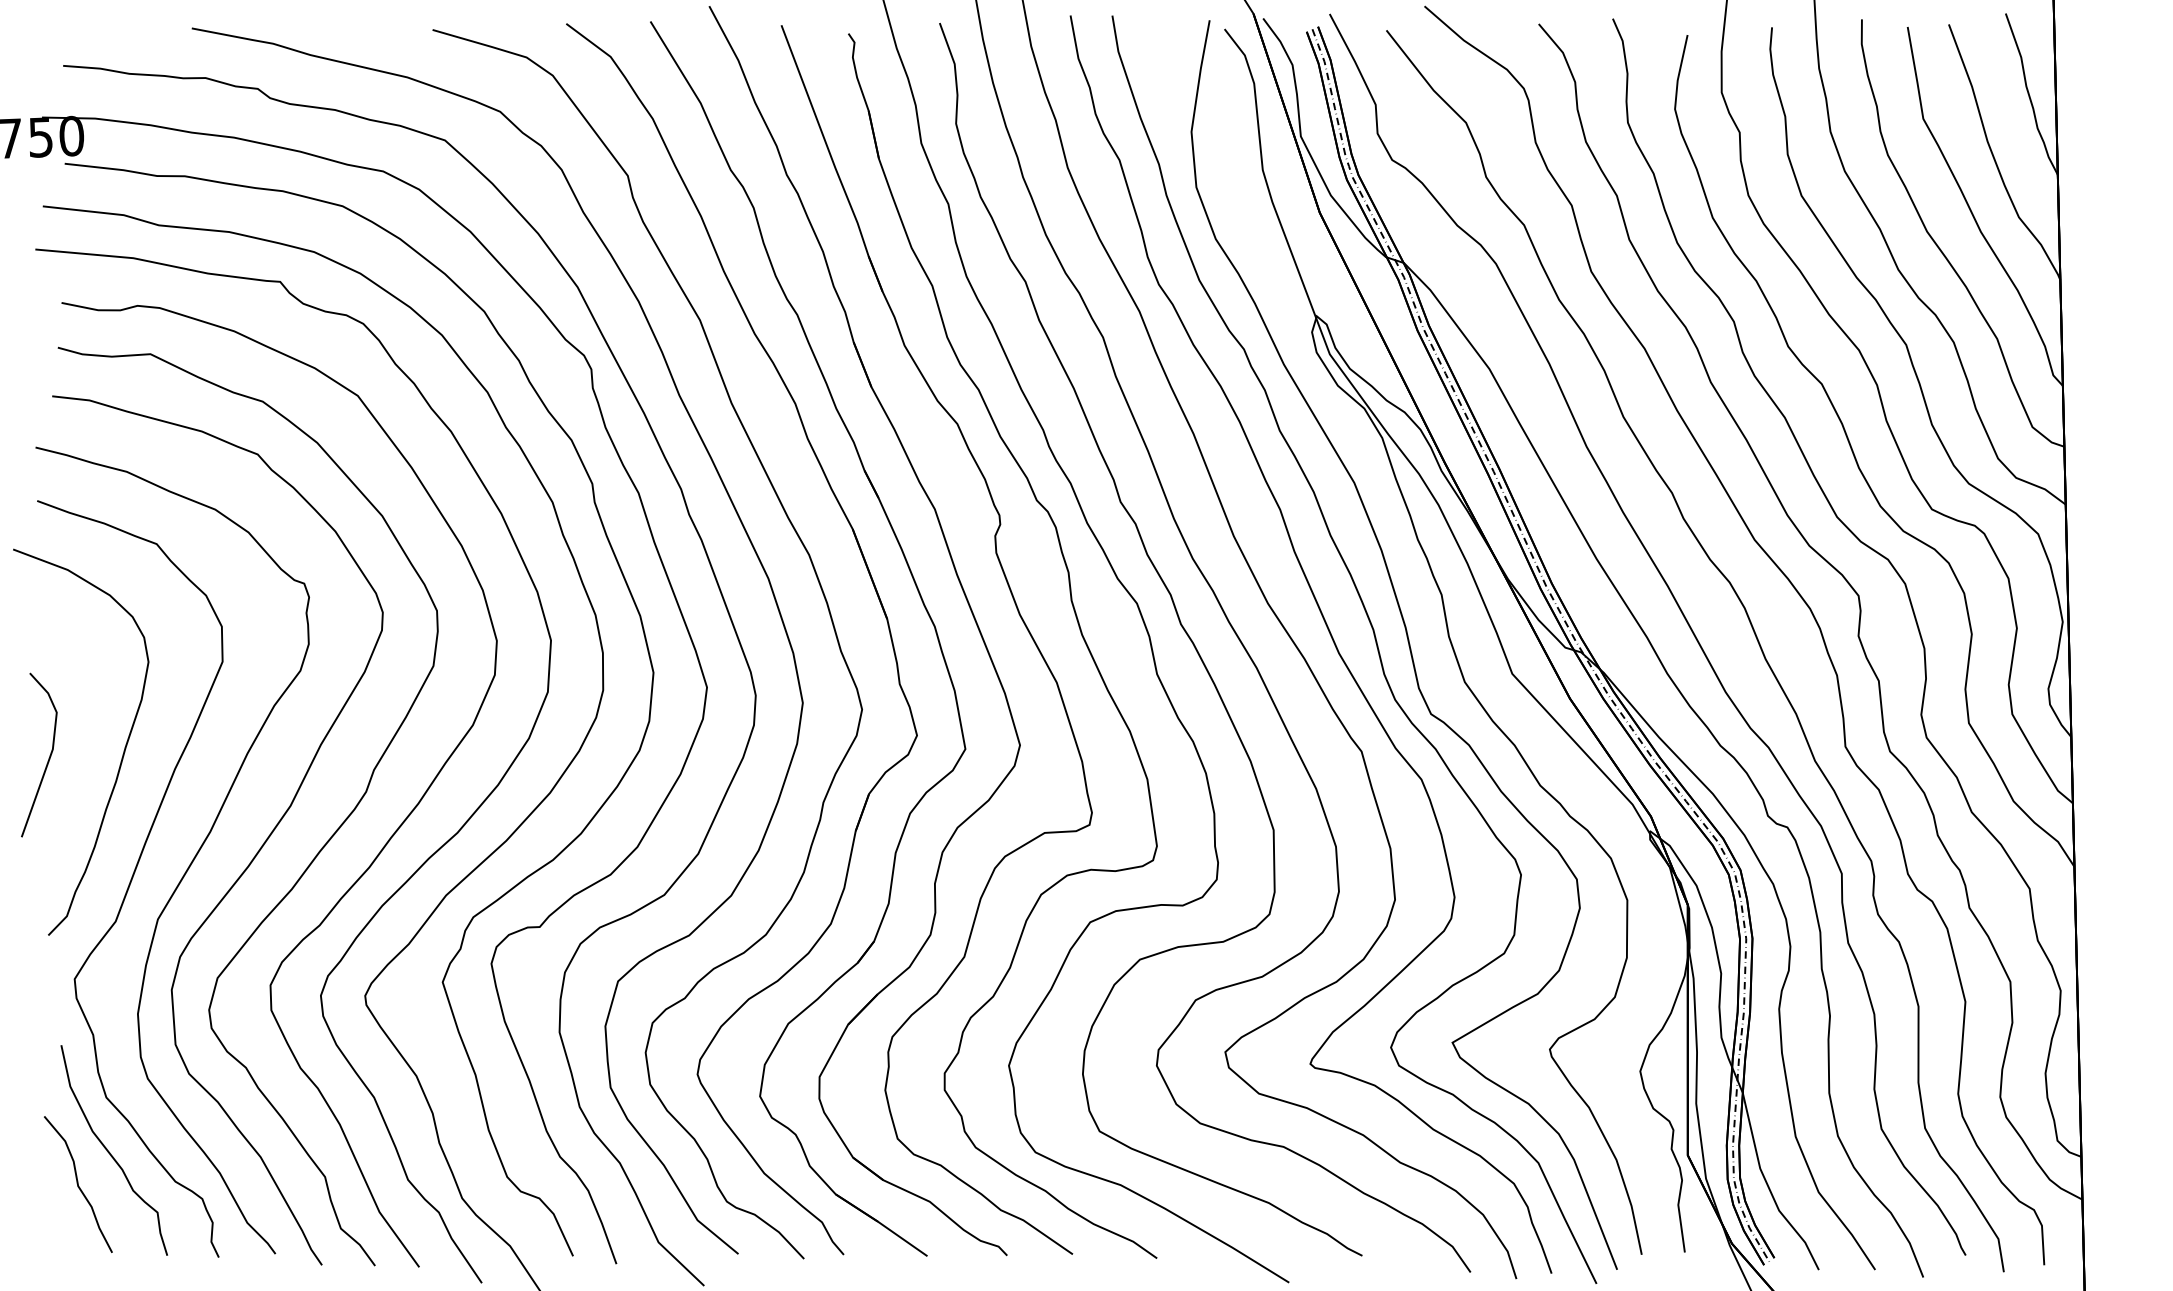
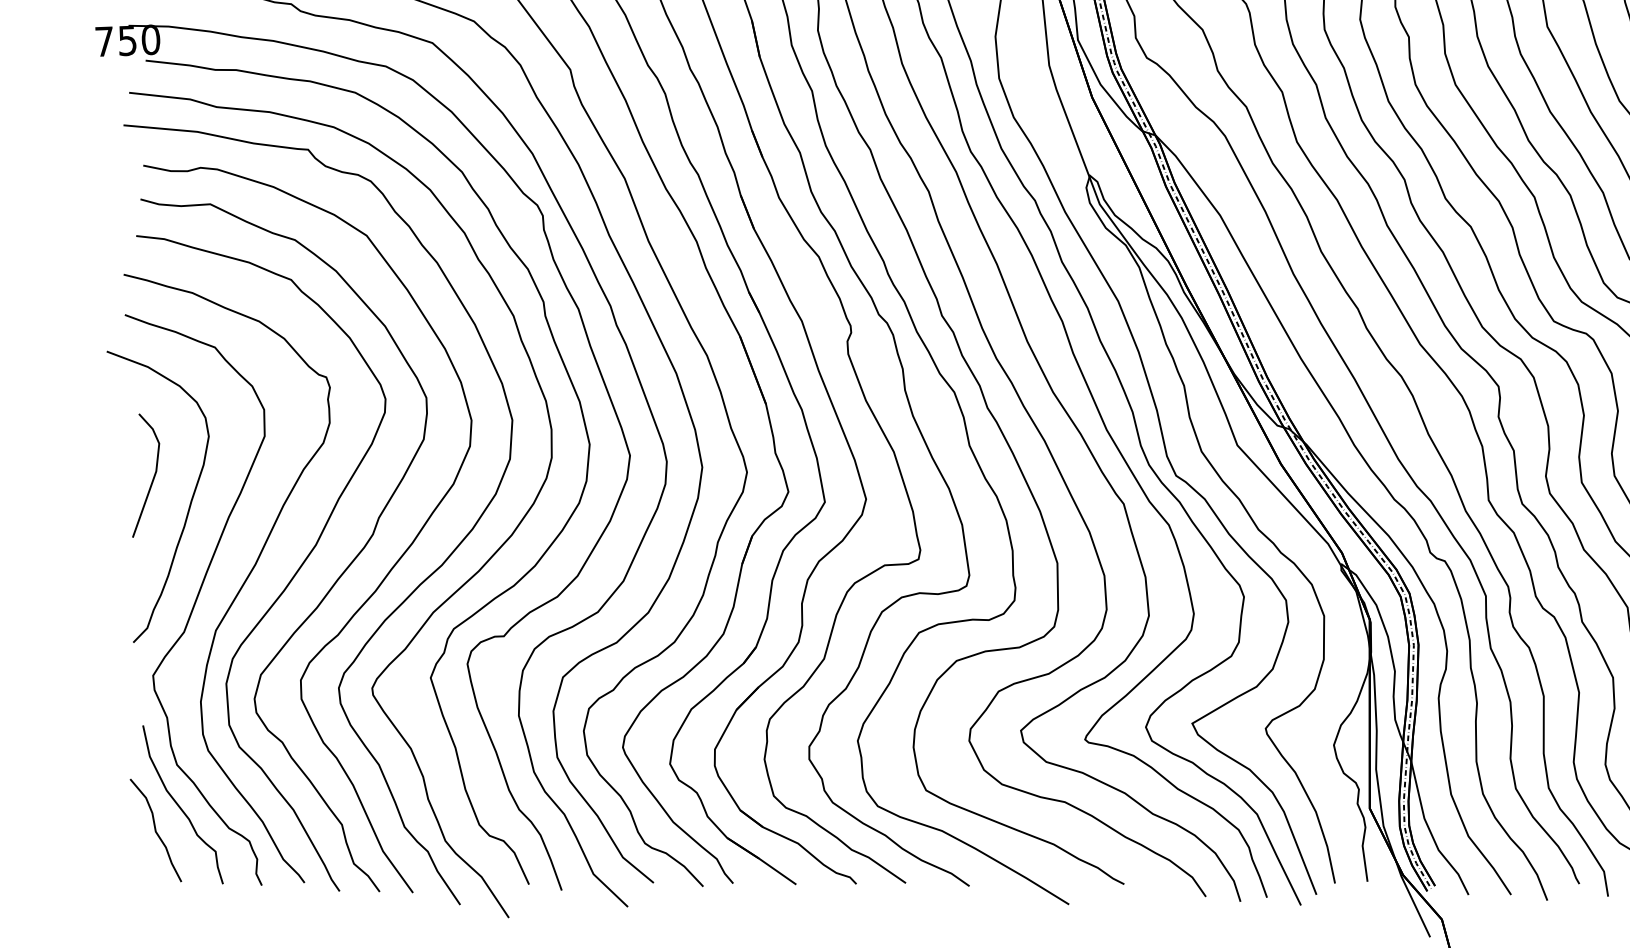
line: (48, 758) -> (153, 478), moved

